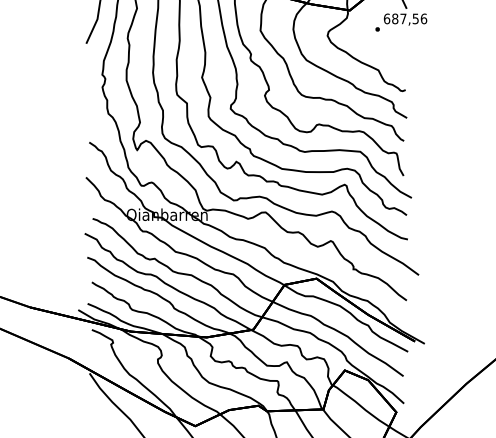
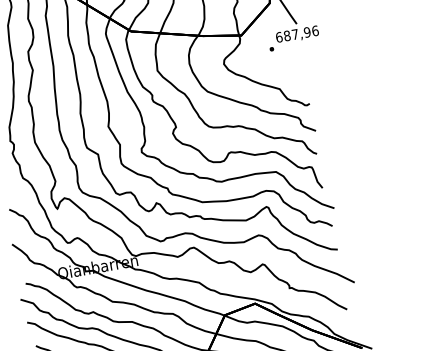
text: (415, 18) -> (307, 32), 687,56 -> 687,96

